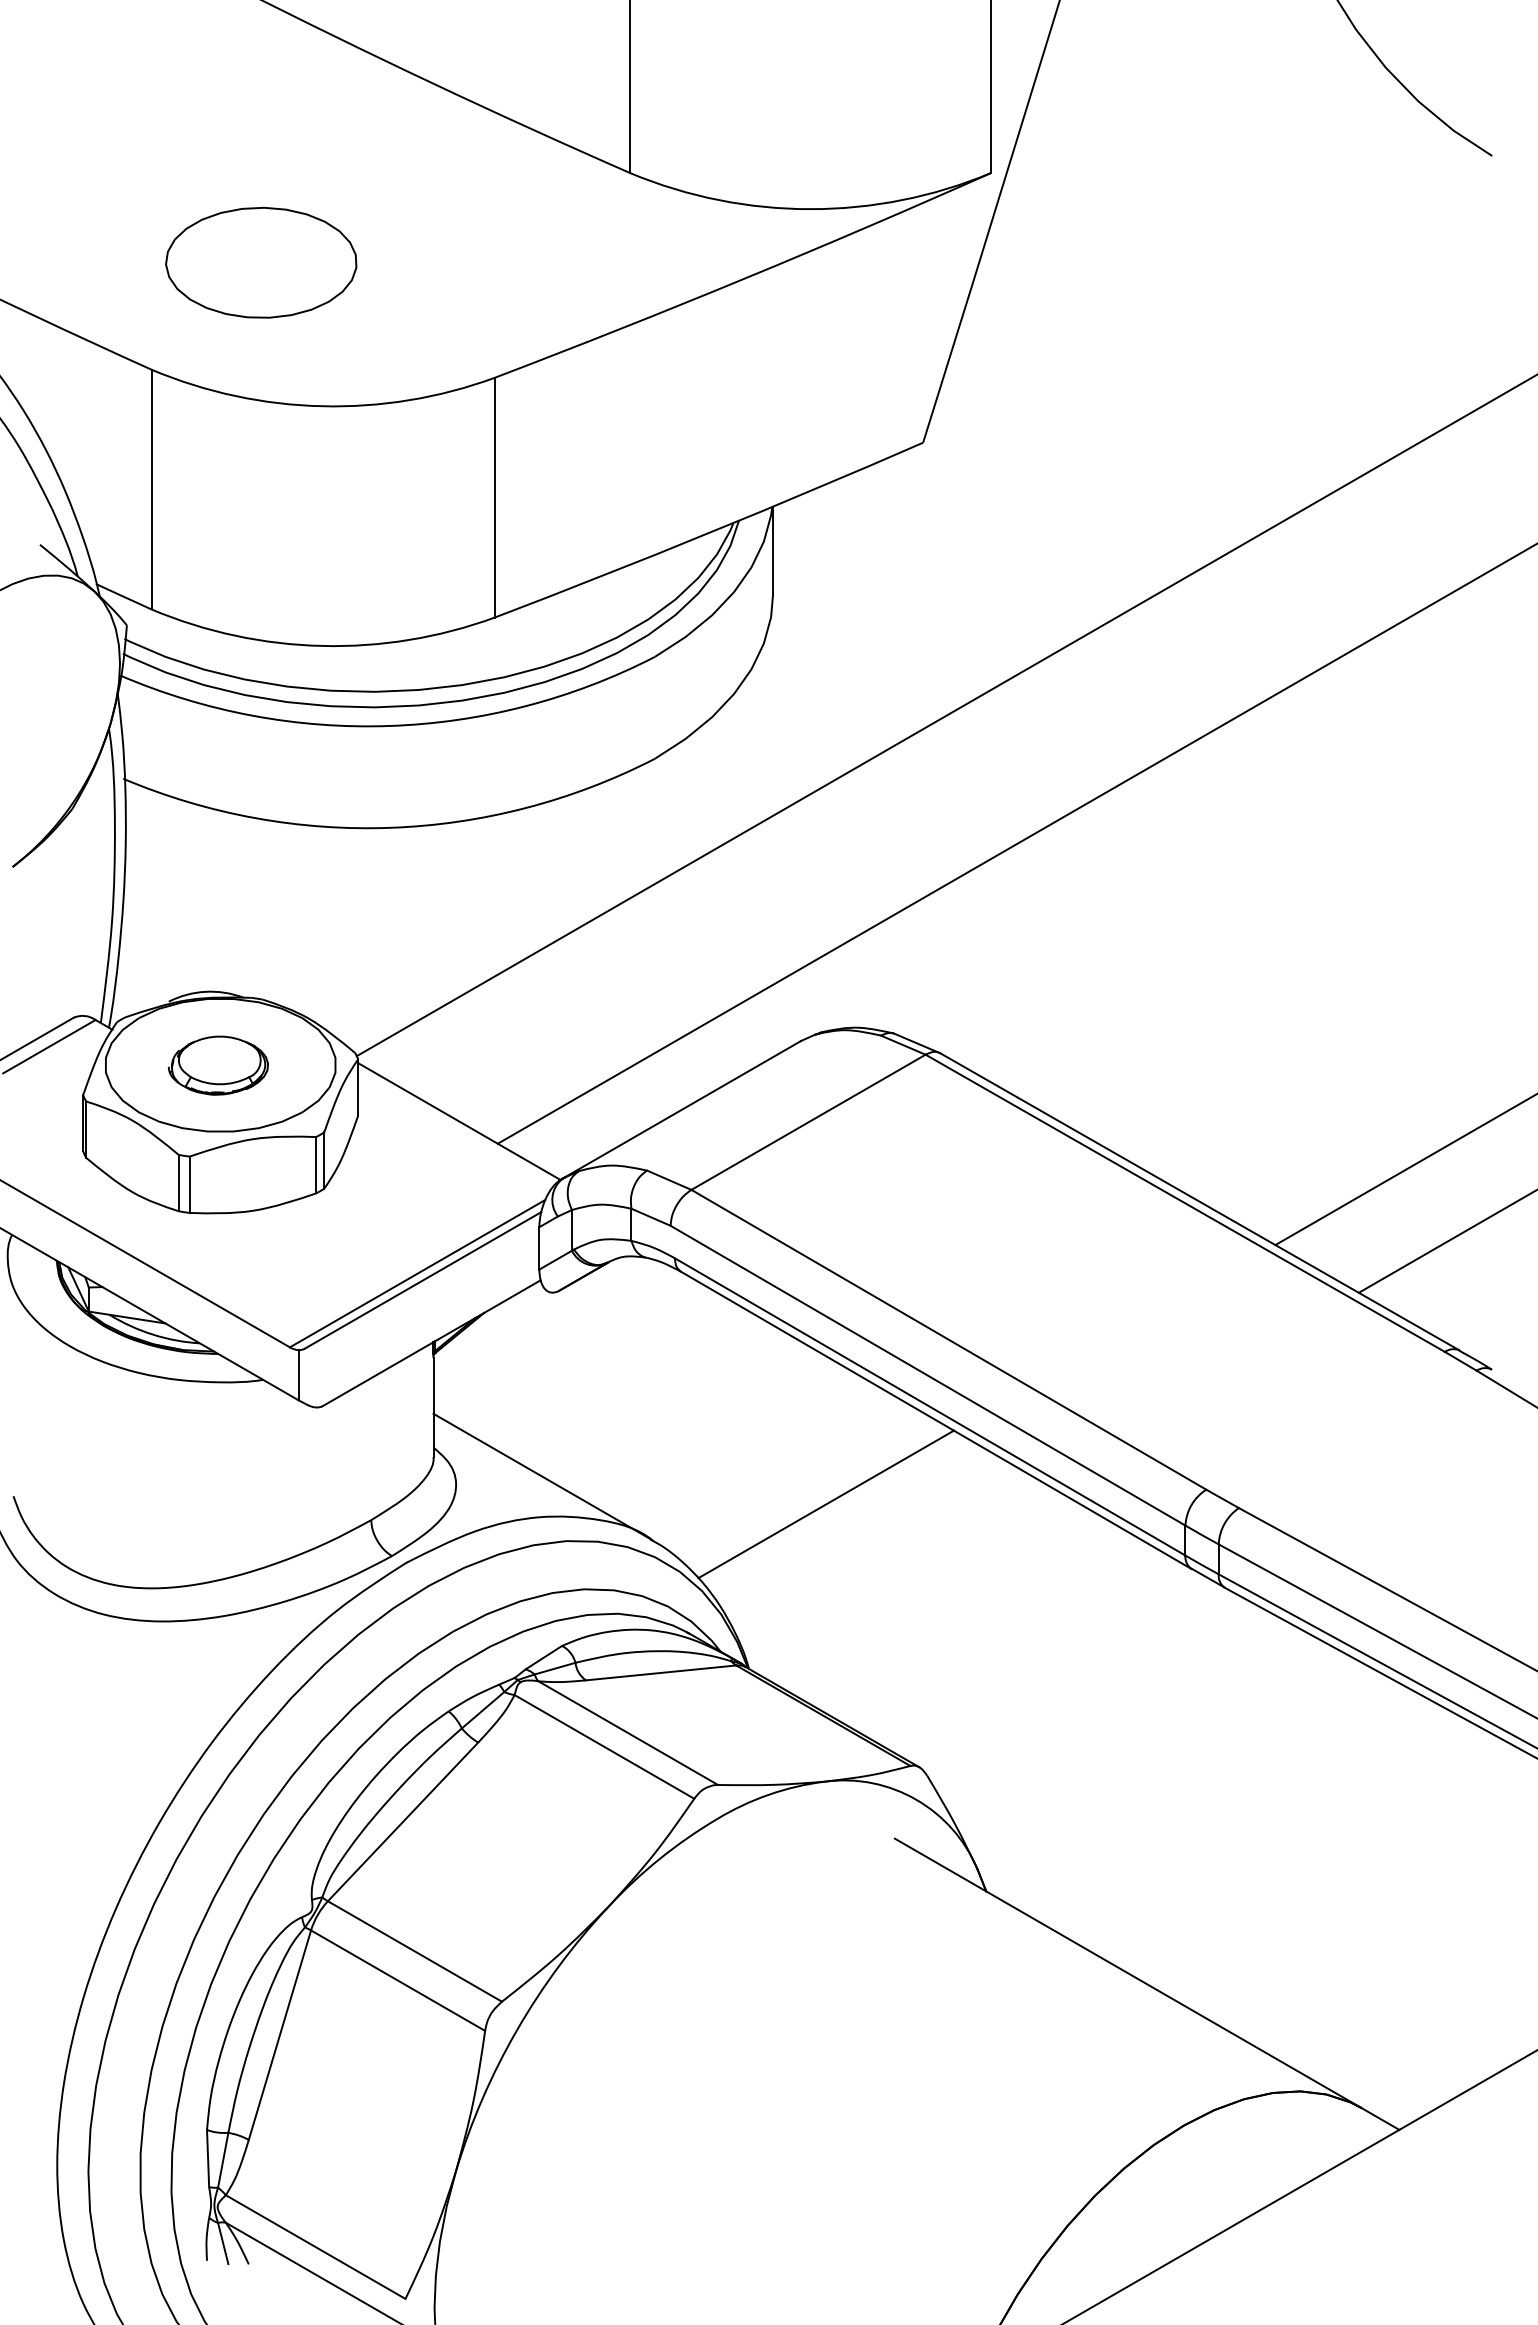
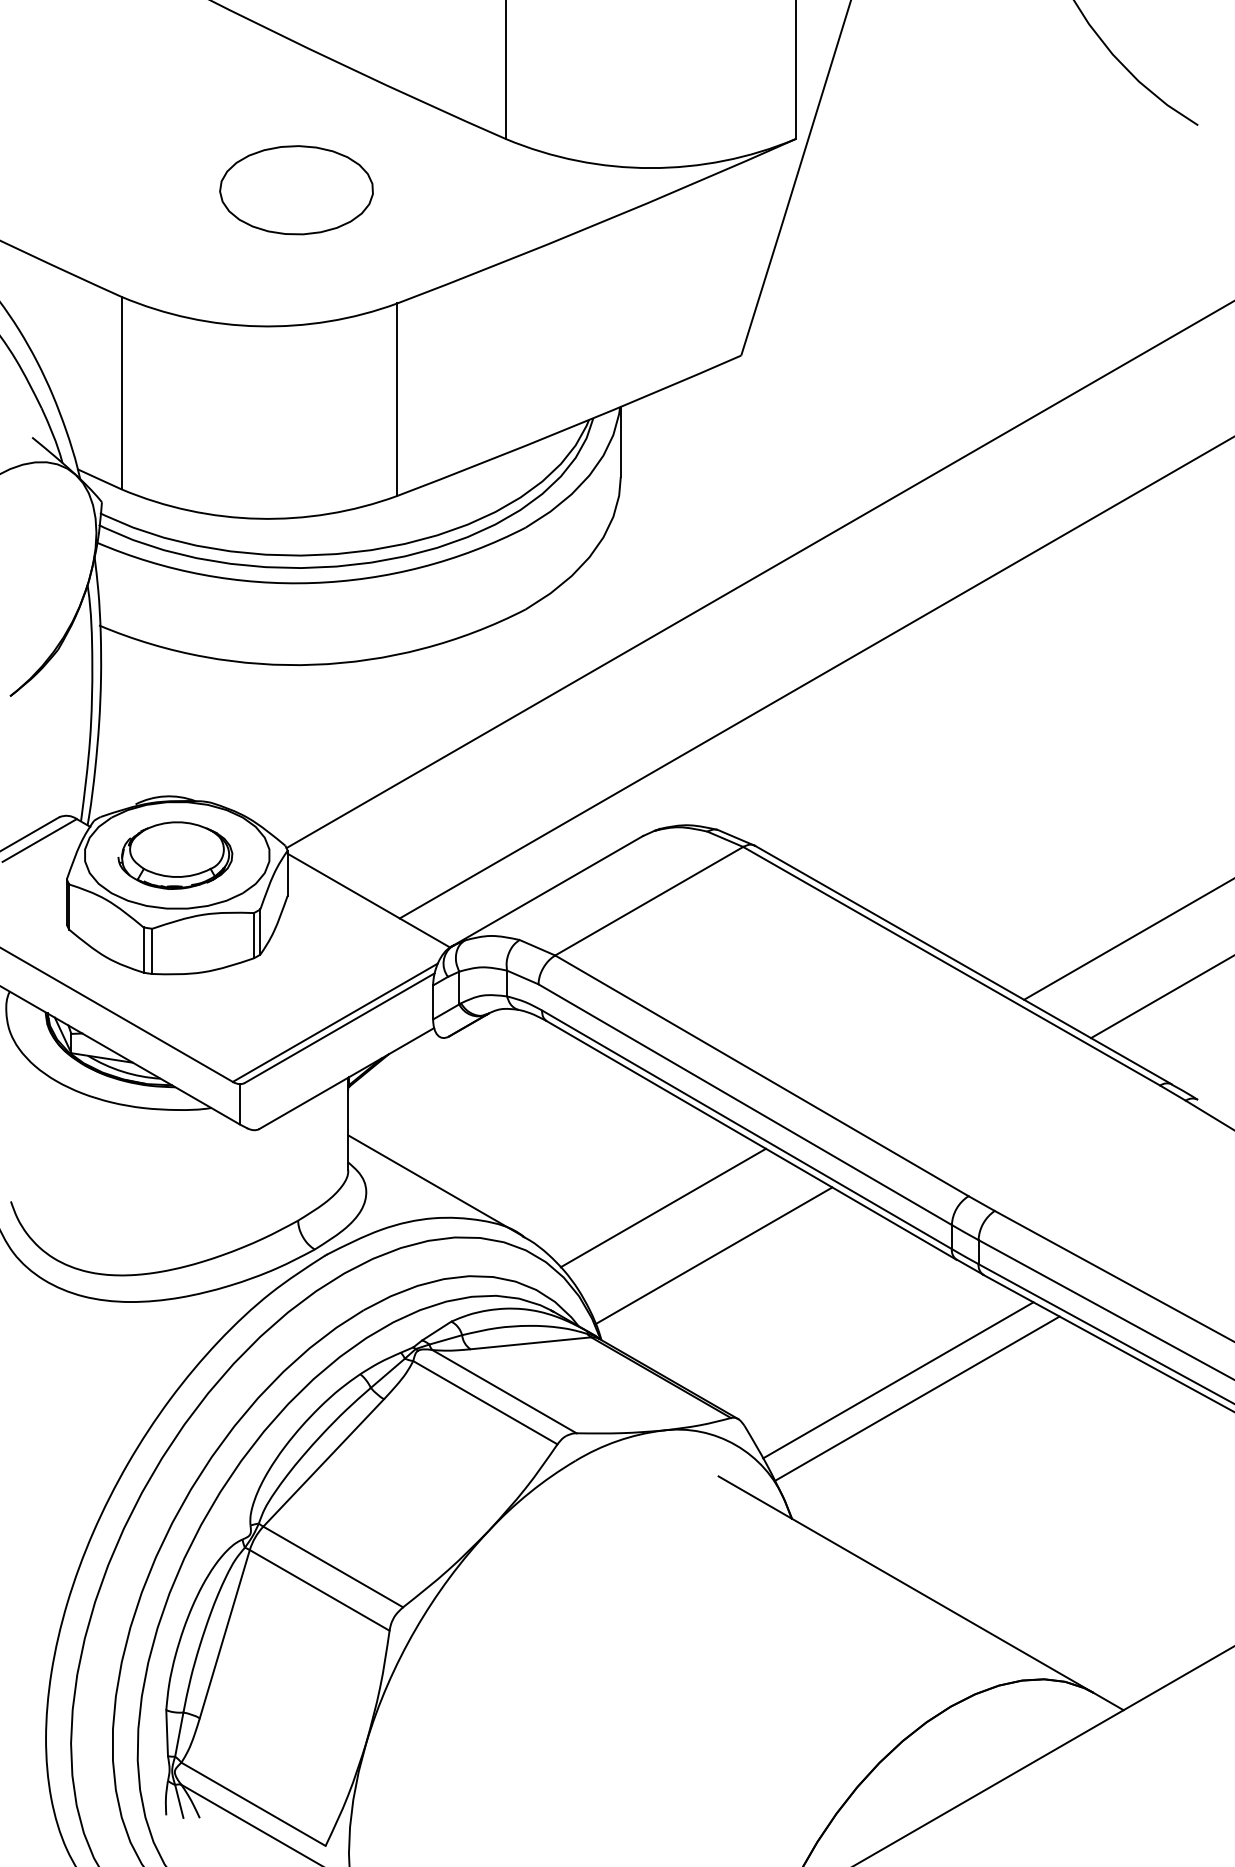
part: (261, 262) -> (296, 190), moved
part: (218, 1065) -> (175, 855), size x1.43
line: (888, 1563) -> (713, 1255), added
line: (1118, 1718) -> (898, 1379), added
line: (1142, 1741) -> (917, 1398), added

